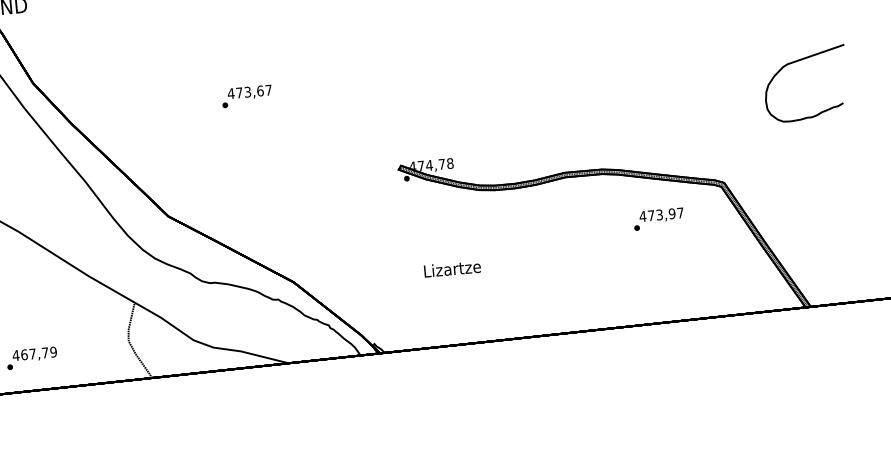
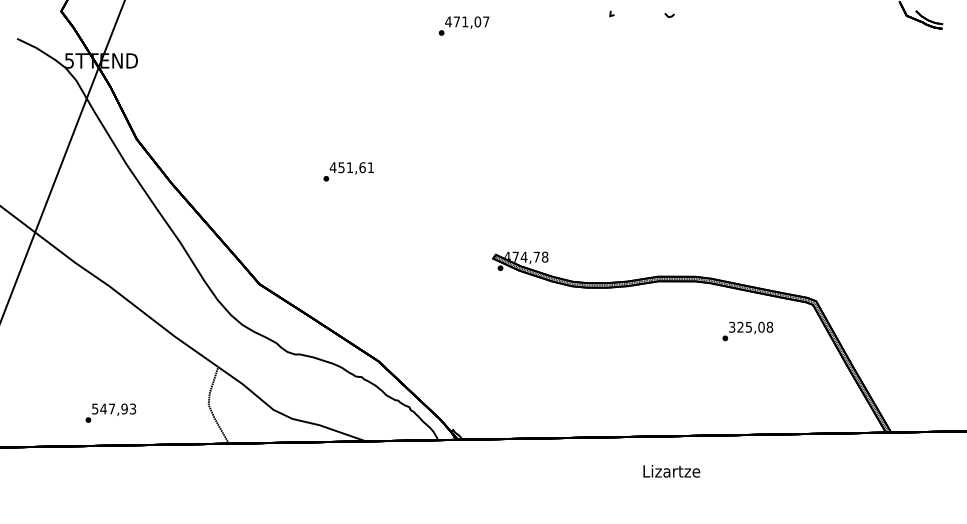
curve: (797, 61) -> (900, 187), removed
text: (253, 91) -> (355, 167), 473,67 -> 451,61
text: (661, 214) -> (750, 326), 473,97 -> 325,08
text: (452, 268) -> (671, 470), moved
text: (34, 353) -> (113, 408), 467,79 -> 547,93

